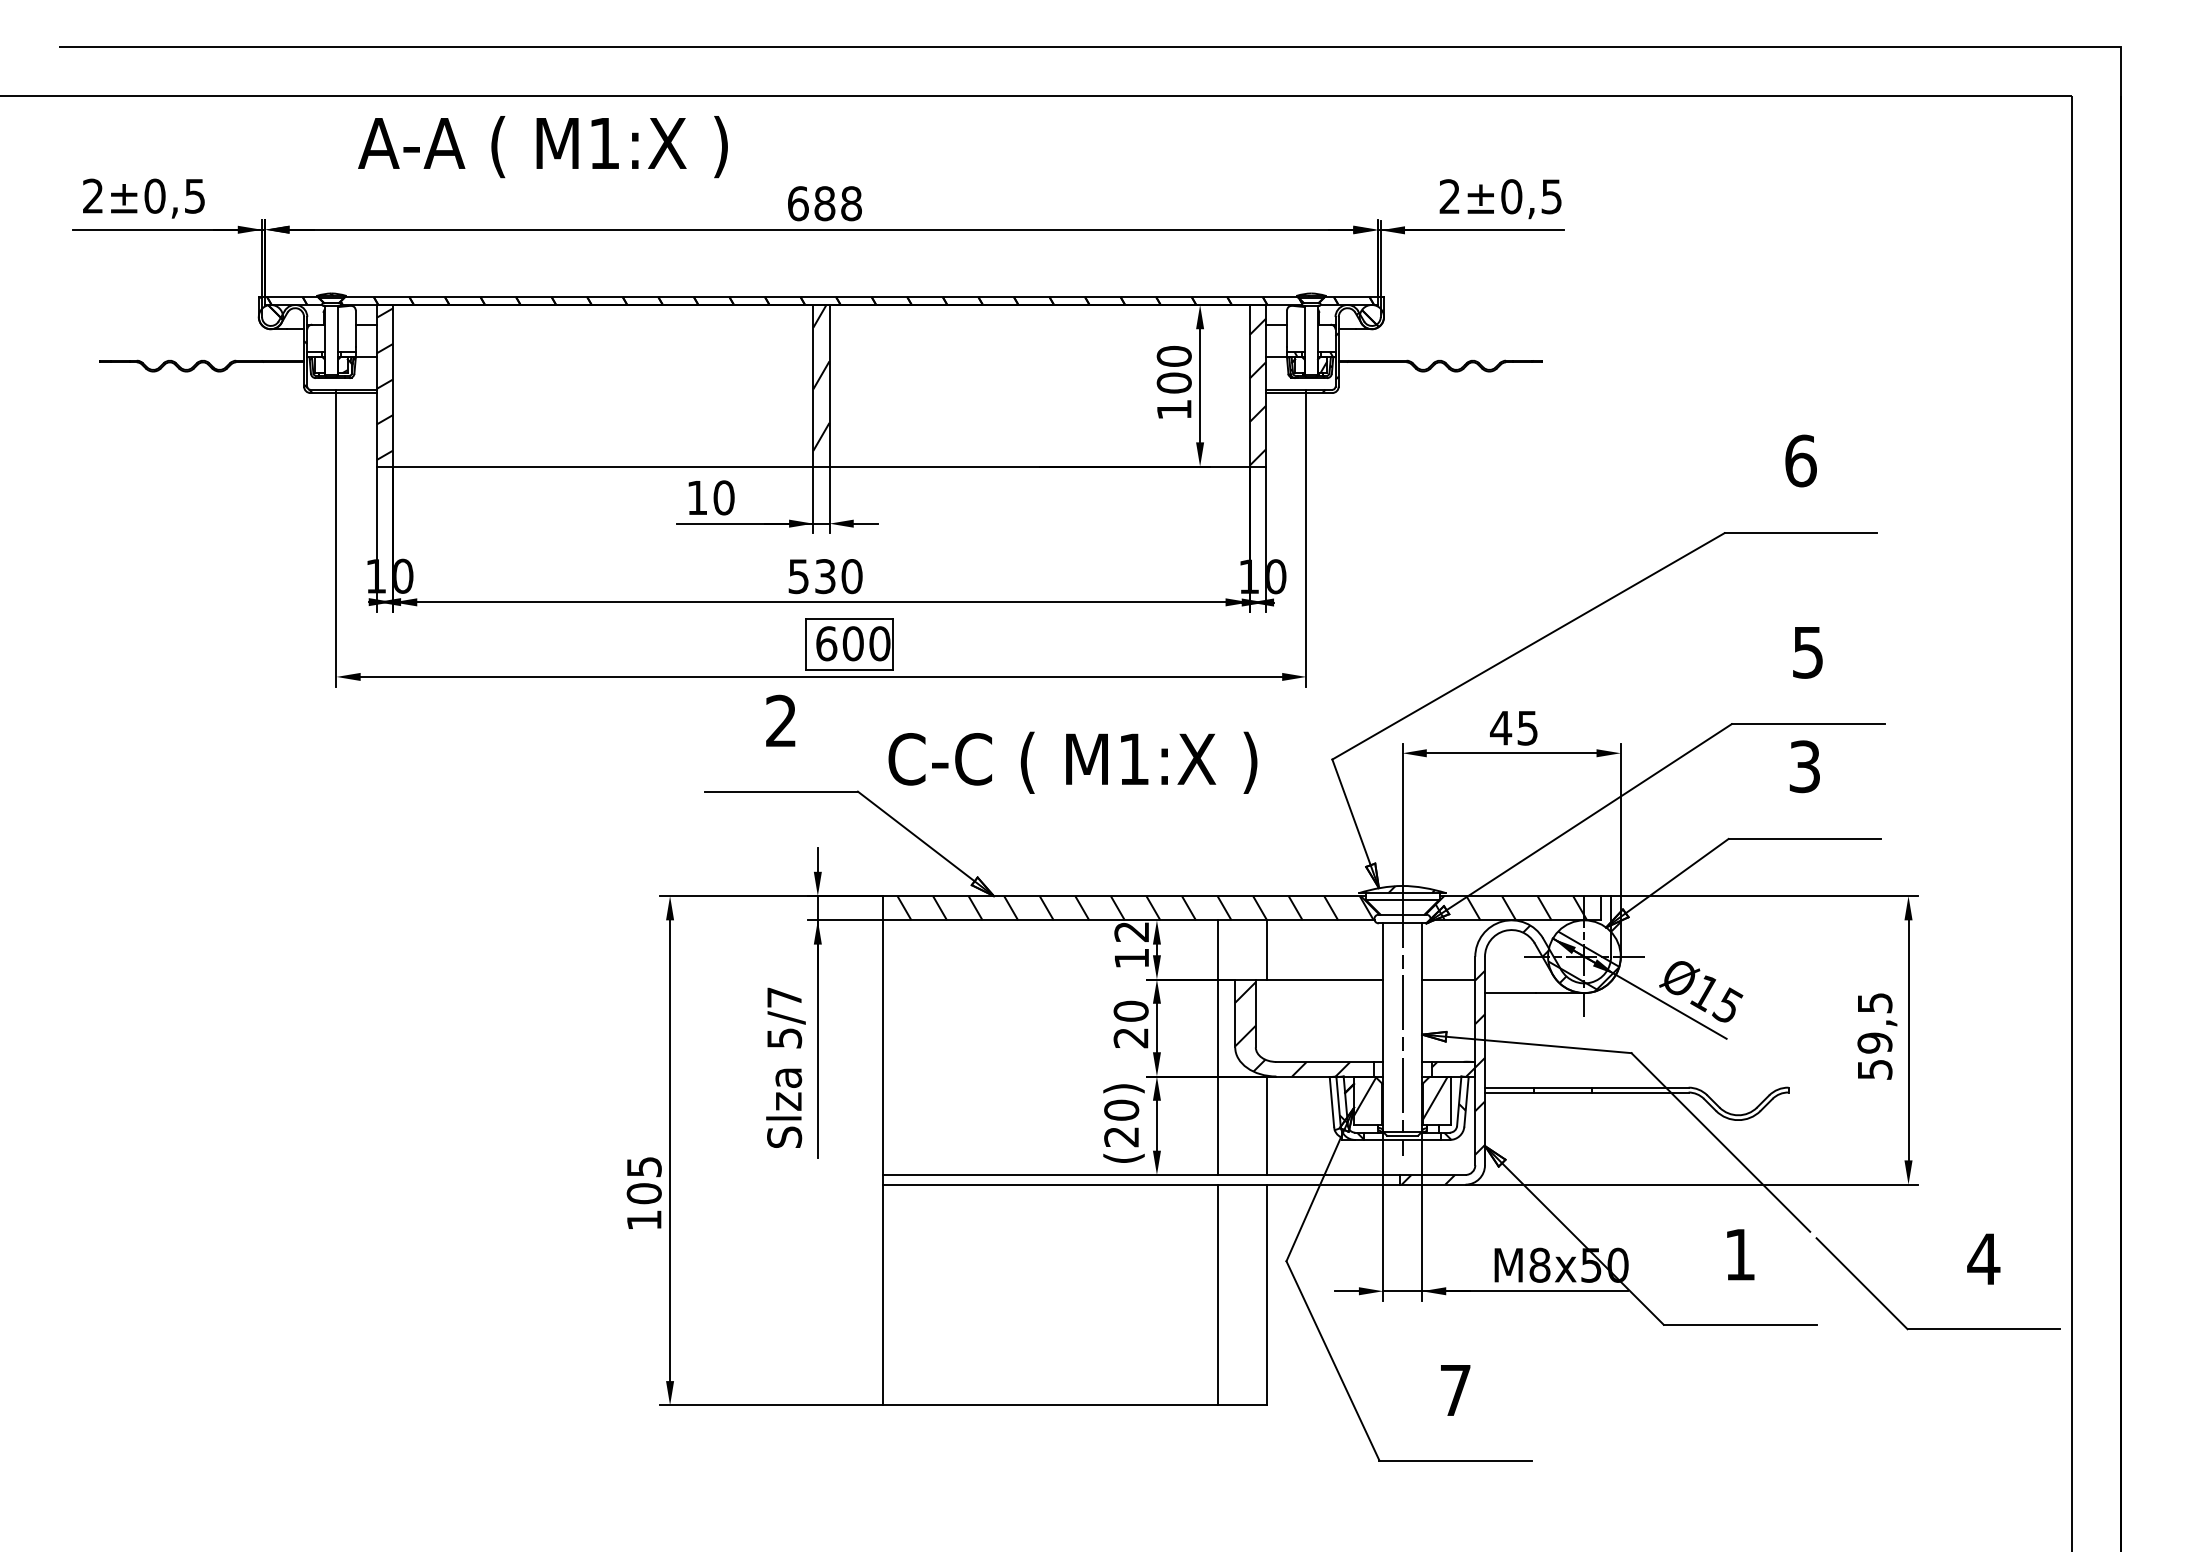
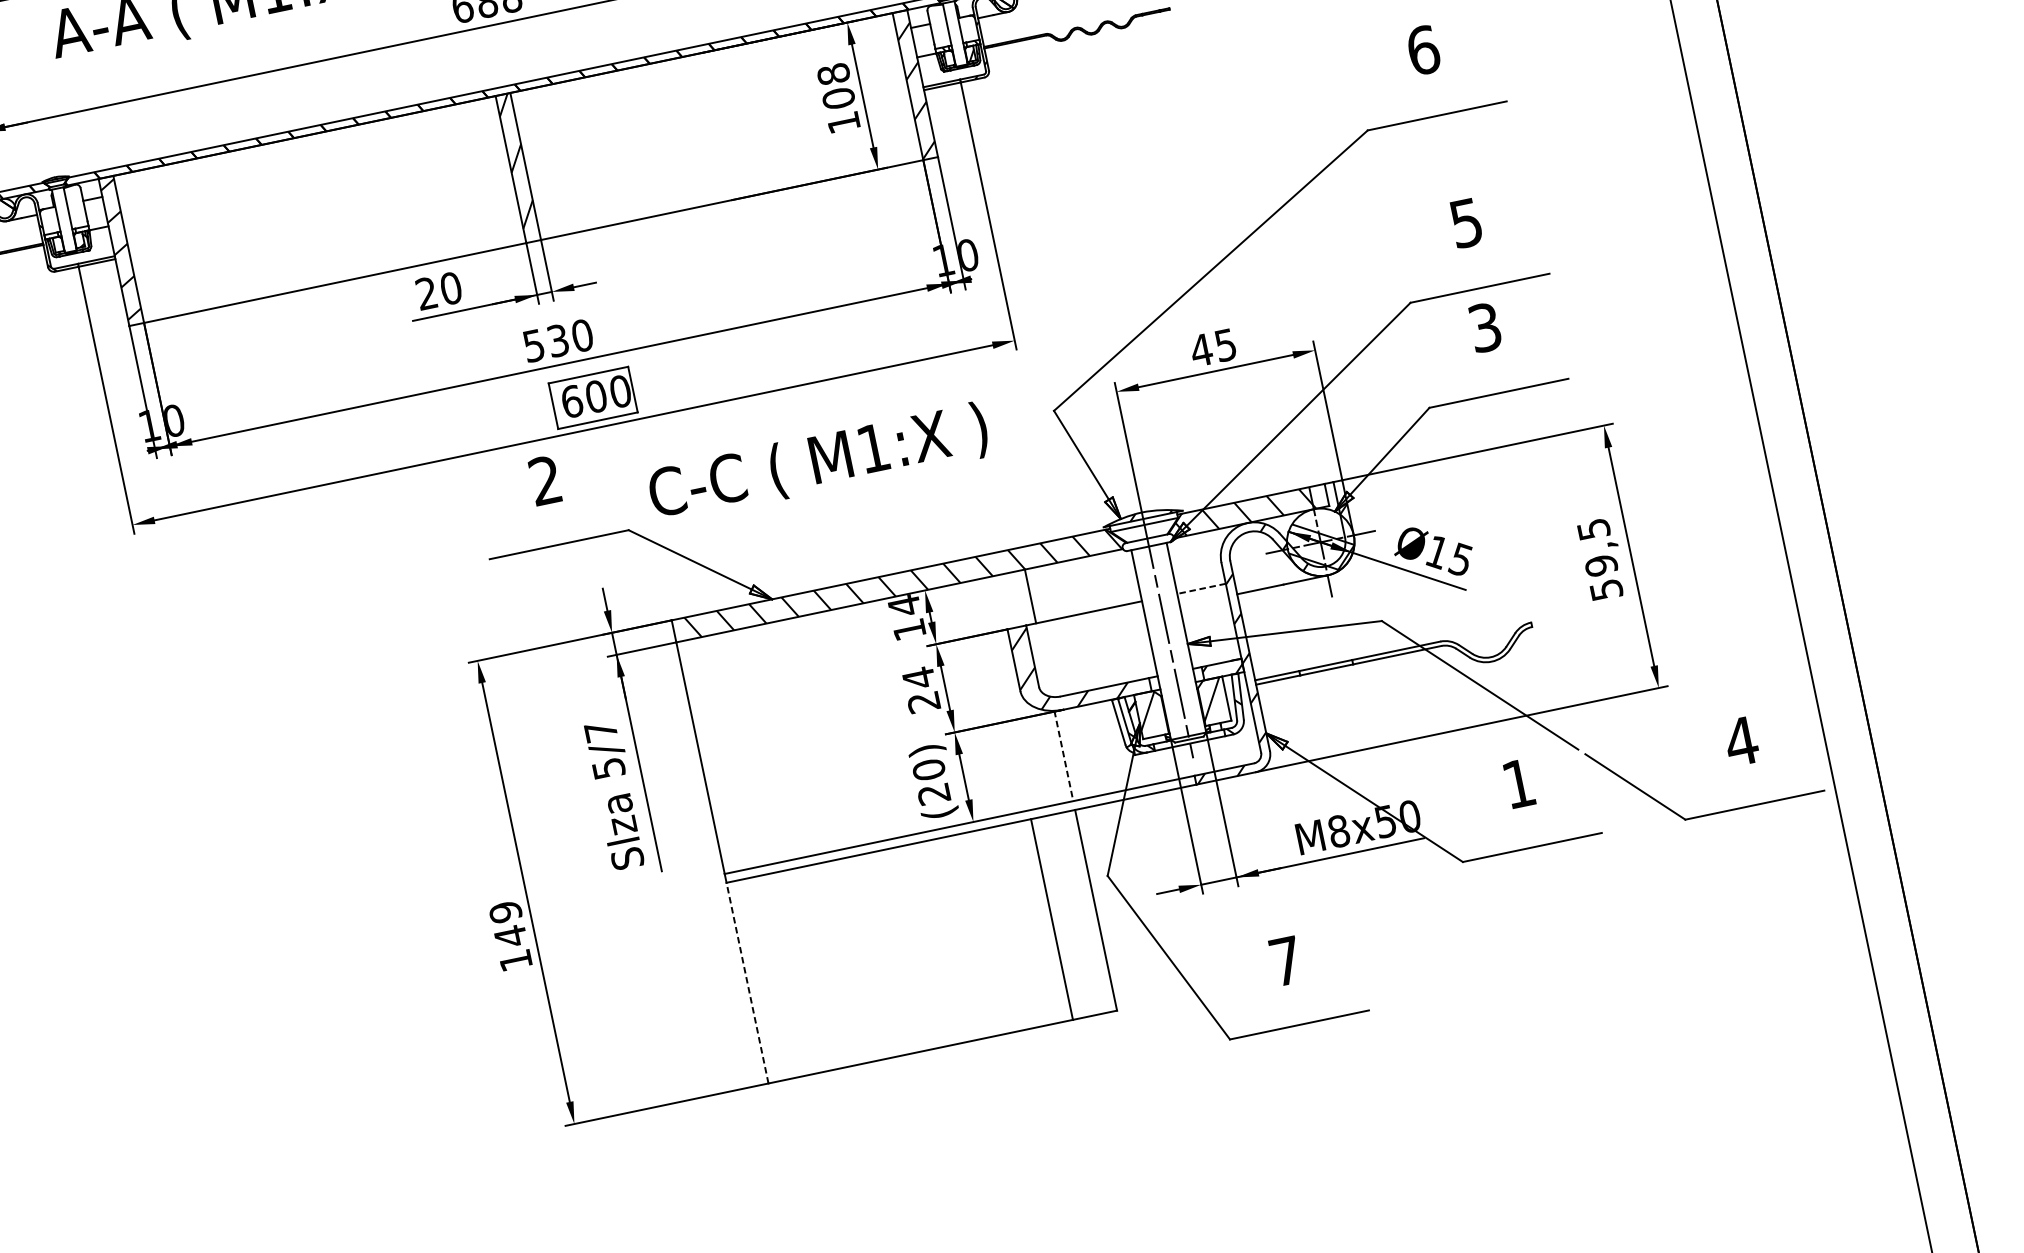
text: (1174, 355) -> (833, 73), 100 -> 108
text: (696, 497) -> (425, 293), 10 -> 20
text: (1131, 932) -> (904, 606), 12 -> 14
line: (1448, 979) -> (1201, 588), solid -> dashed
text: (1130, 1011) -> (918, 678), 20 -> 24
line: (1218, 1047) -> (1005, 694), removed
line: (1266, 1125) -> (1063, 756), solid -> dashed
text: (643, 1180) -> (507, 924), 105 -> 149
line: (883, 1294) -> (747, 982), solid -> dashed

